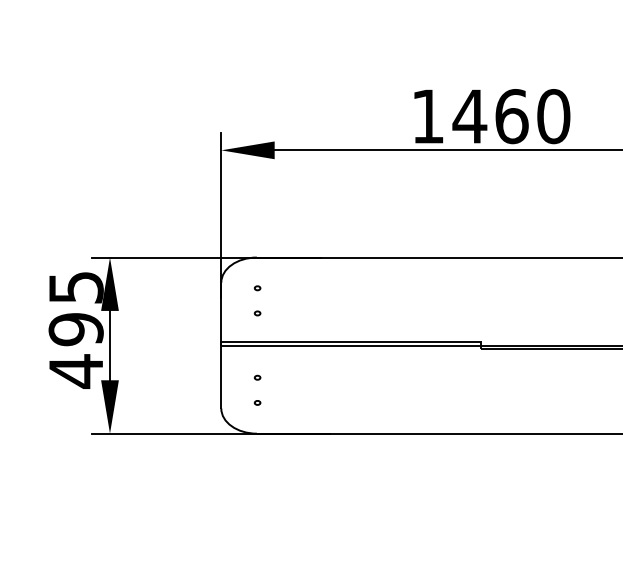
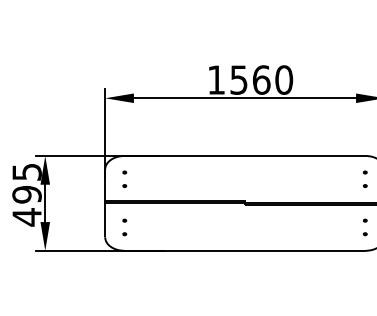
text: (468, 115) -> (238, 79), 1460 -> 1560

